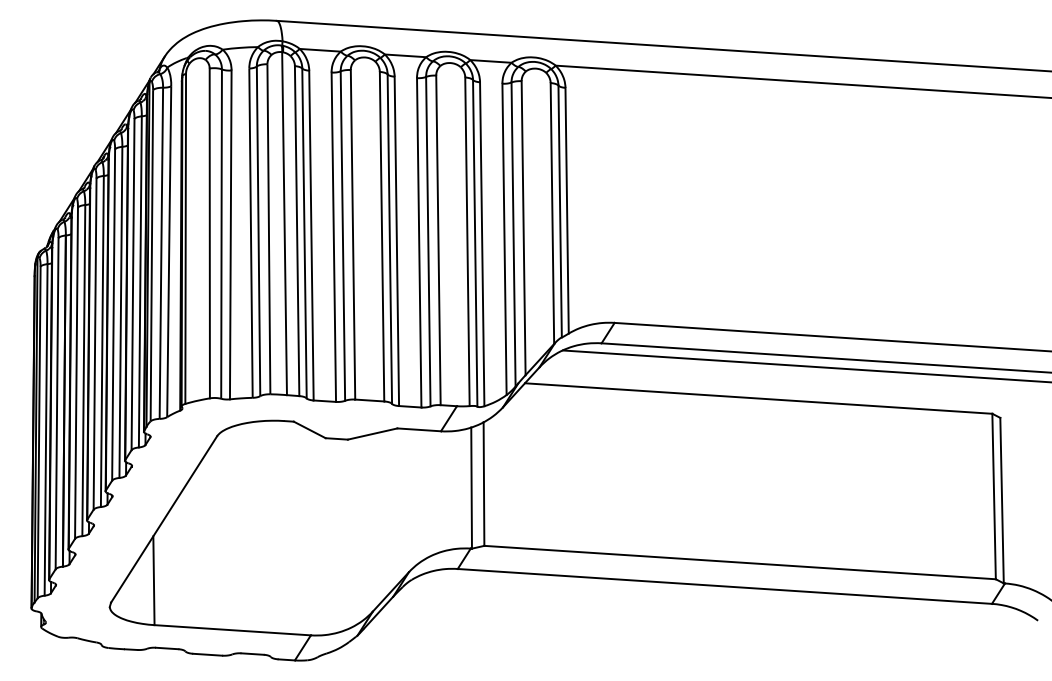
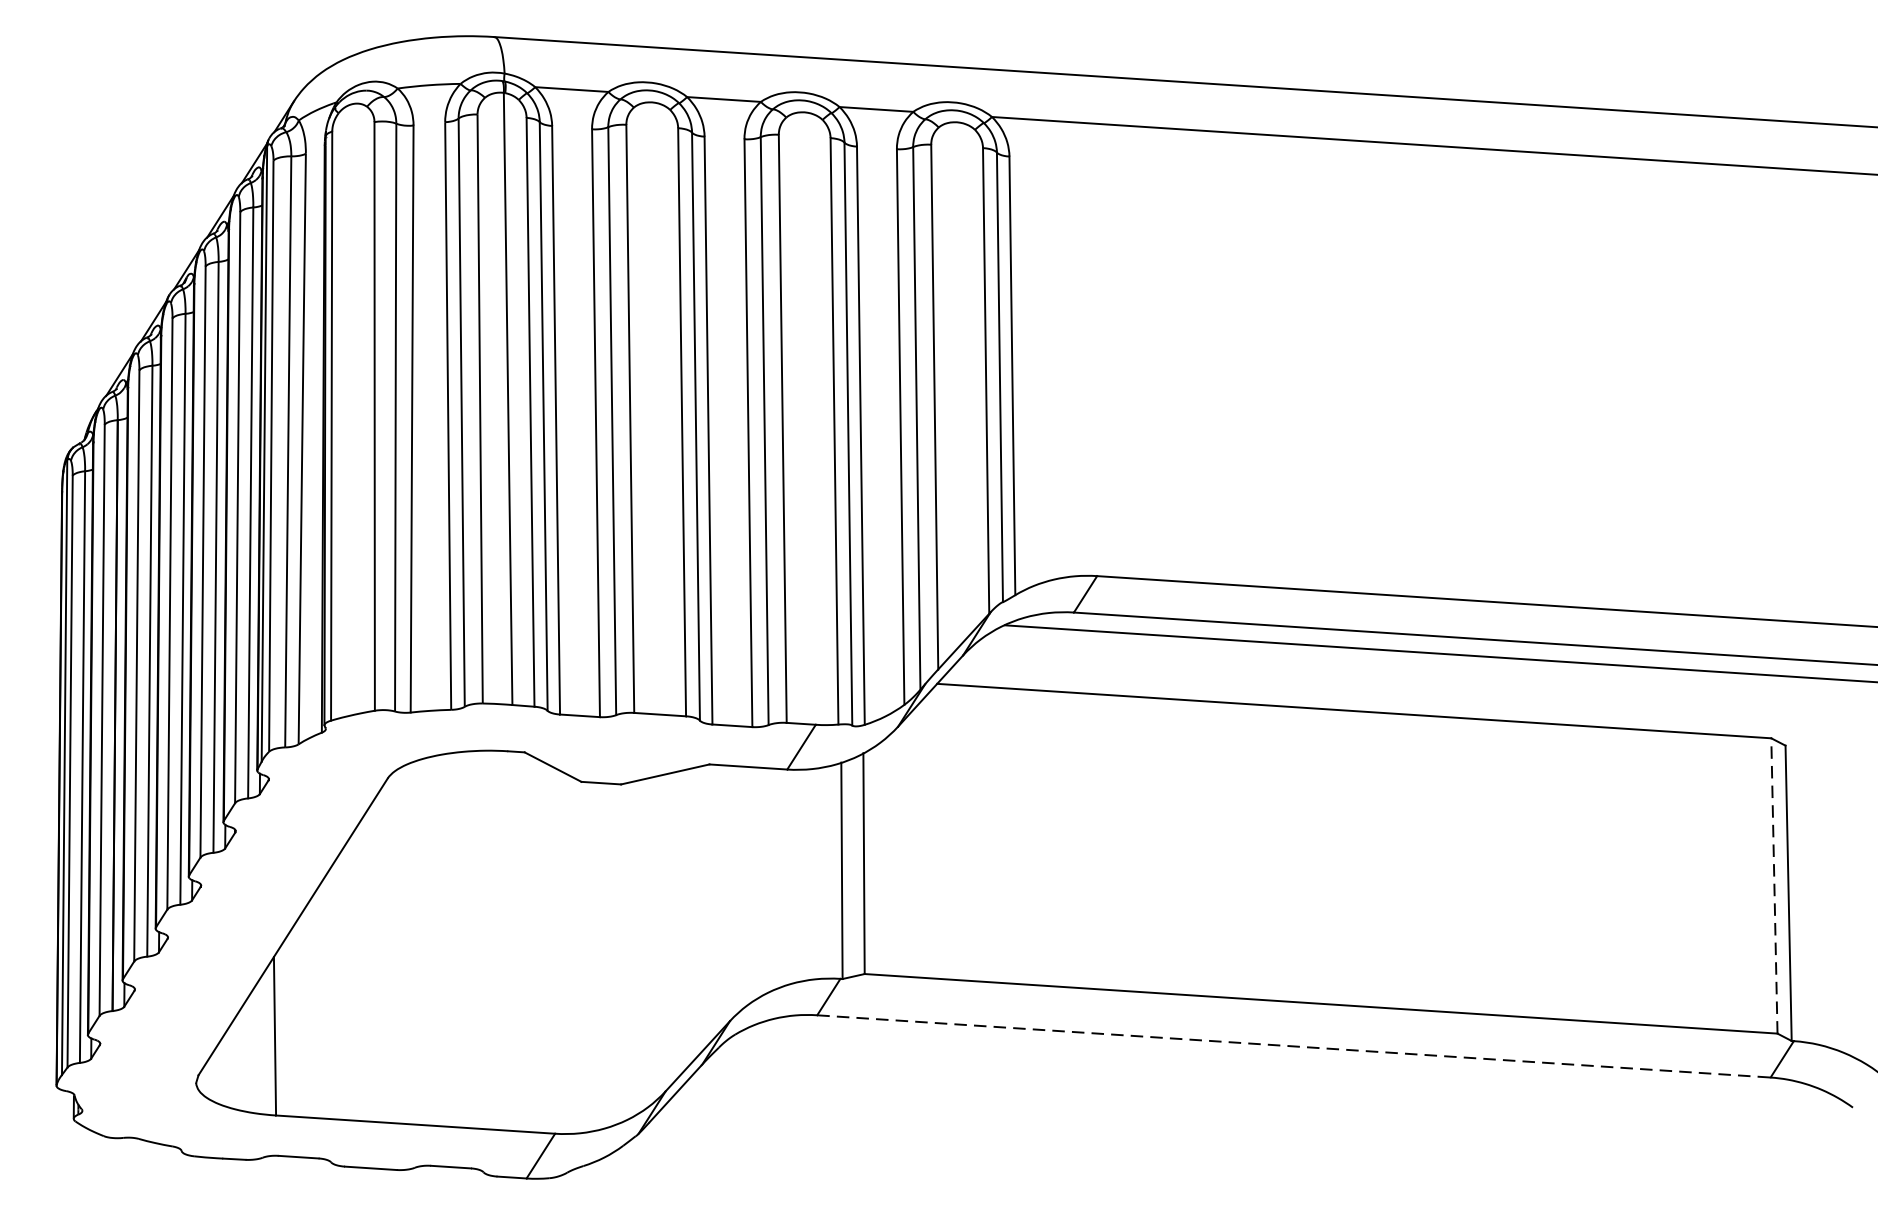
line: (994, 496) -> (1775, 885), solid -> dashed
line: (724, 586) -> (1293, 1046), solid -> dashed

